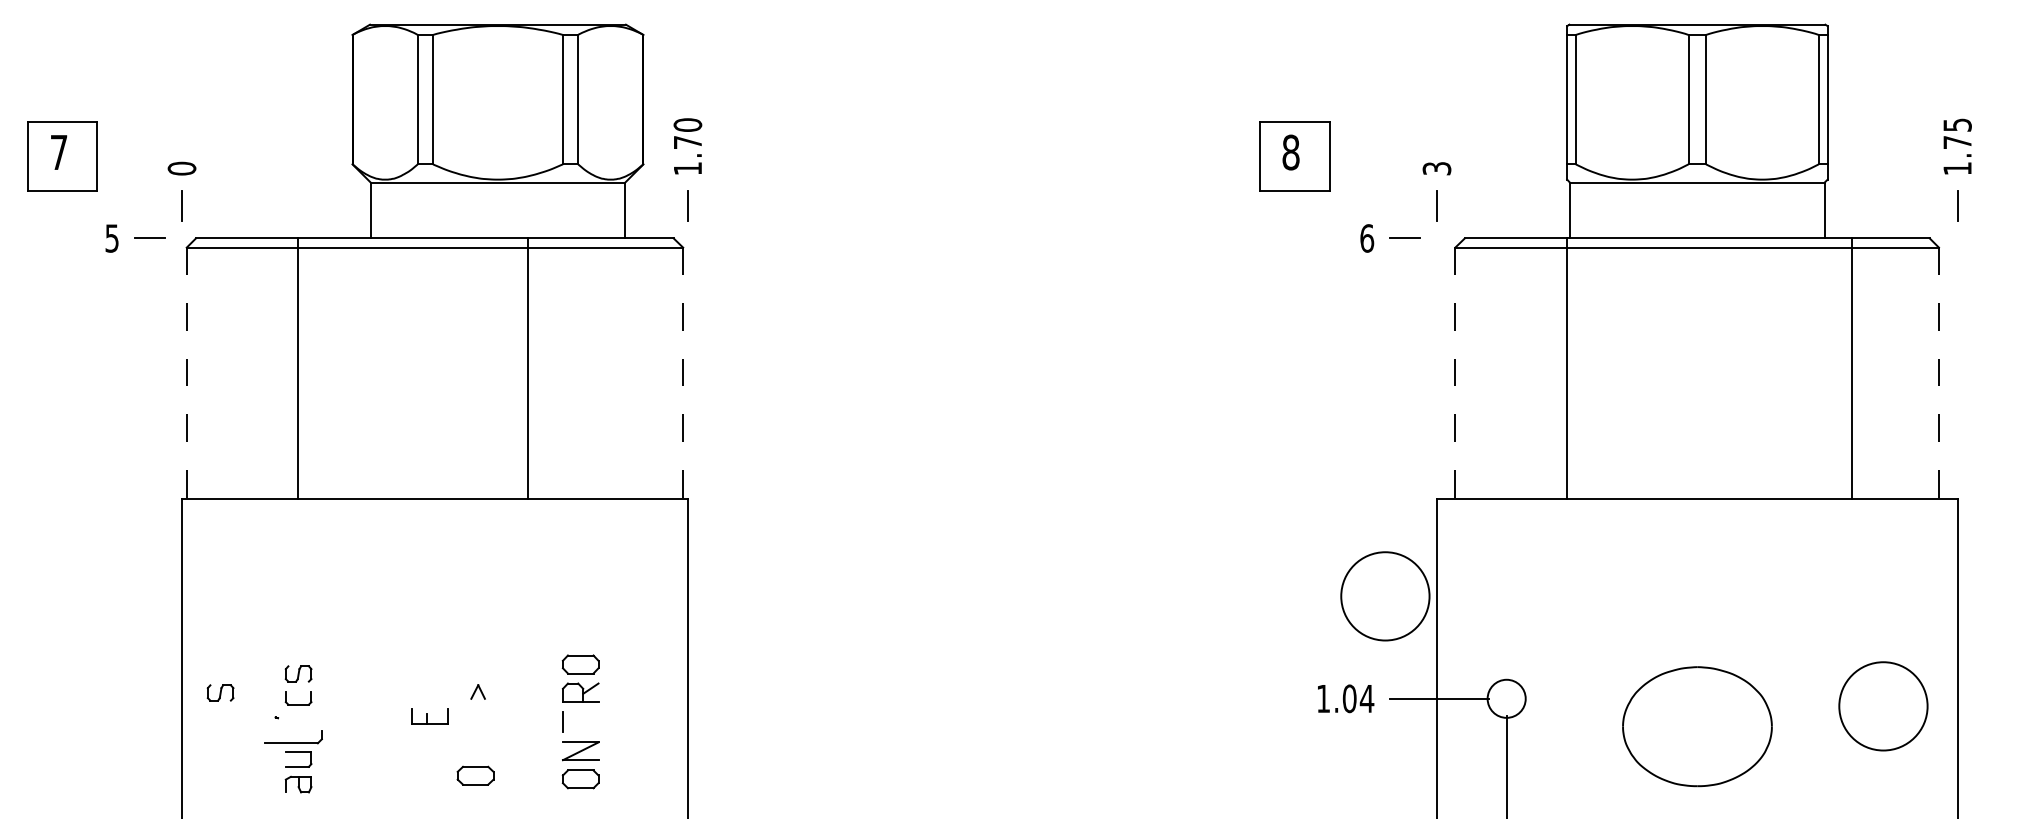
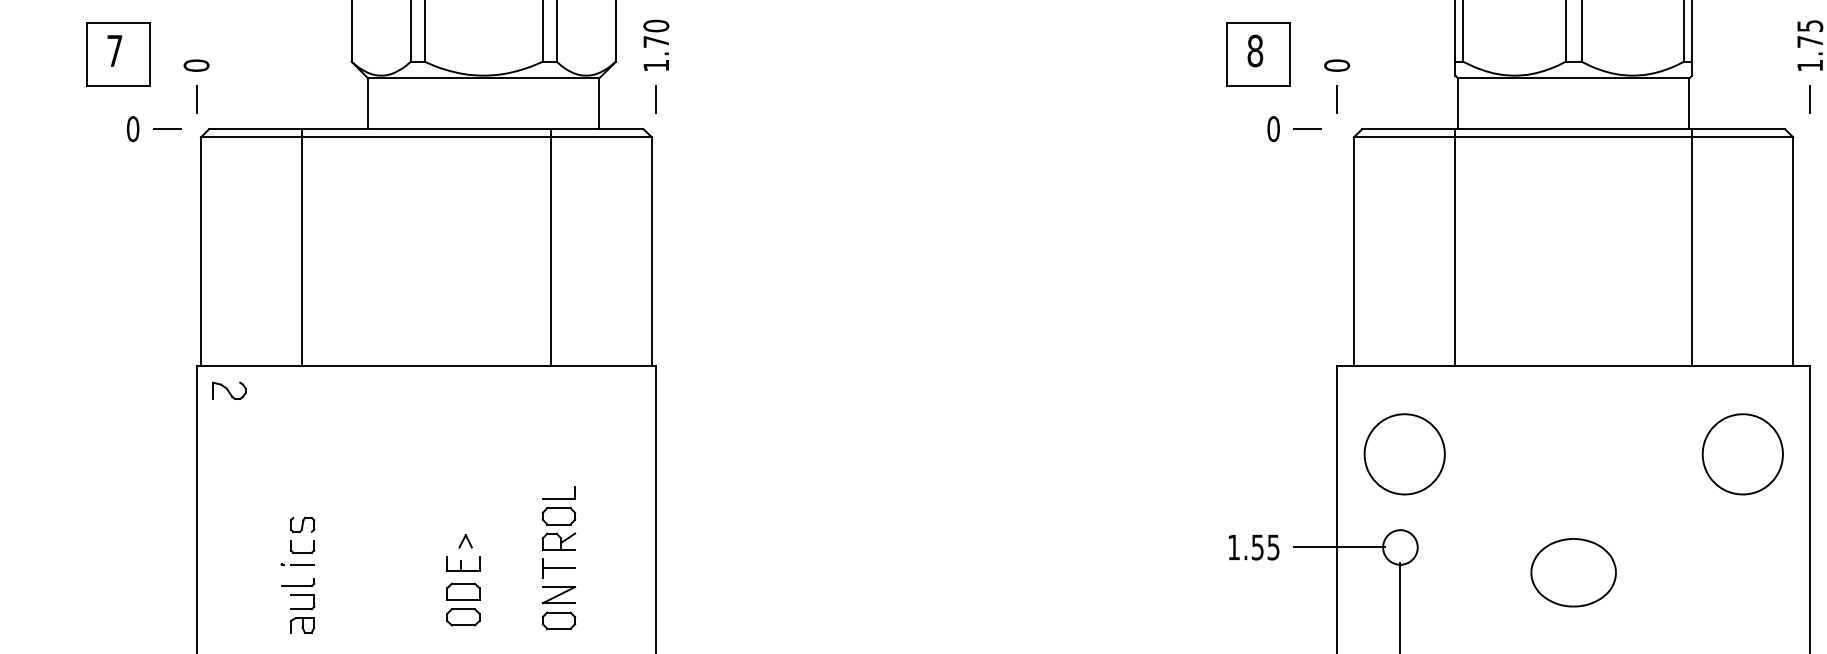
part: (62, 156) -> (117, 54), moved
part: (1294, 156) -> (1258, 54), moved
text: (1436, 168) -> (1336, 65), 3 -> 0
text: (112, 238) -> (133, 129), 5 -> 0
text: (1367, 238) -> (1273, 129), 6 -> 0
line: (527, 368) -> (550, 247), moved
line: (1852, 368) -> (1691, 247), moved
line: (186, 373) -> (200, 251), dashed -> solid
line: (683, 373) -> (652, 251), dashed -> solid
line: (1455, 373) -> (1353, 251), dashed -> solid
line: (1938, 373) -> (1792, 251), dashed -> solid
part: (218, 526) -> (229, 390), added
circle: (1385, 596) -> (1404, 454), moved
part: (580, 639) -> (558, 493), added
part: (220, 692) -> (231, 541), removed
text: (1358, 698) -> (1265, 547), 1.04 -> 1.55
circle: (1883, 706) -> (1742, 454), moved
part: (429, 716) -> (463, 563), moved
line: (298, 718) -> (302, 565), added
line: (580, 721) -> (558, 568), added
part: (1696, 726) -> (1572, 572), size x0.62
part: (293, 737) -> (297, 582), size x0.62
part: (475, 747) -> (463, 591), added

